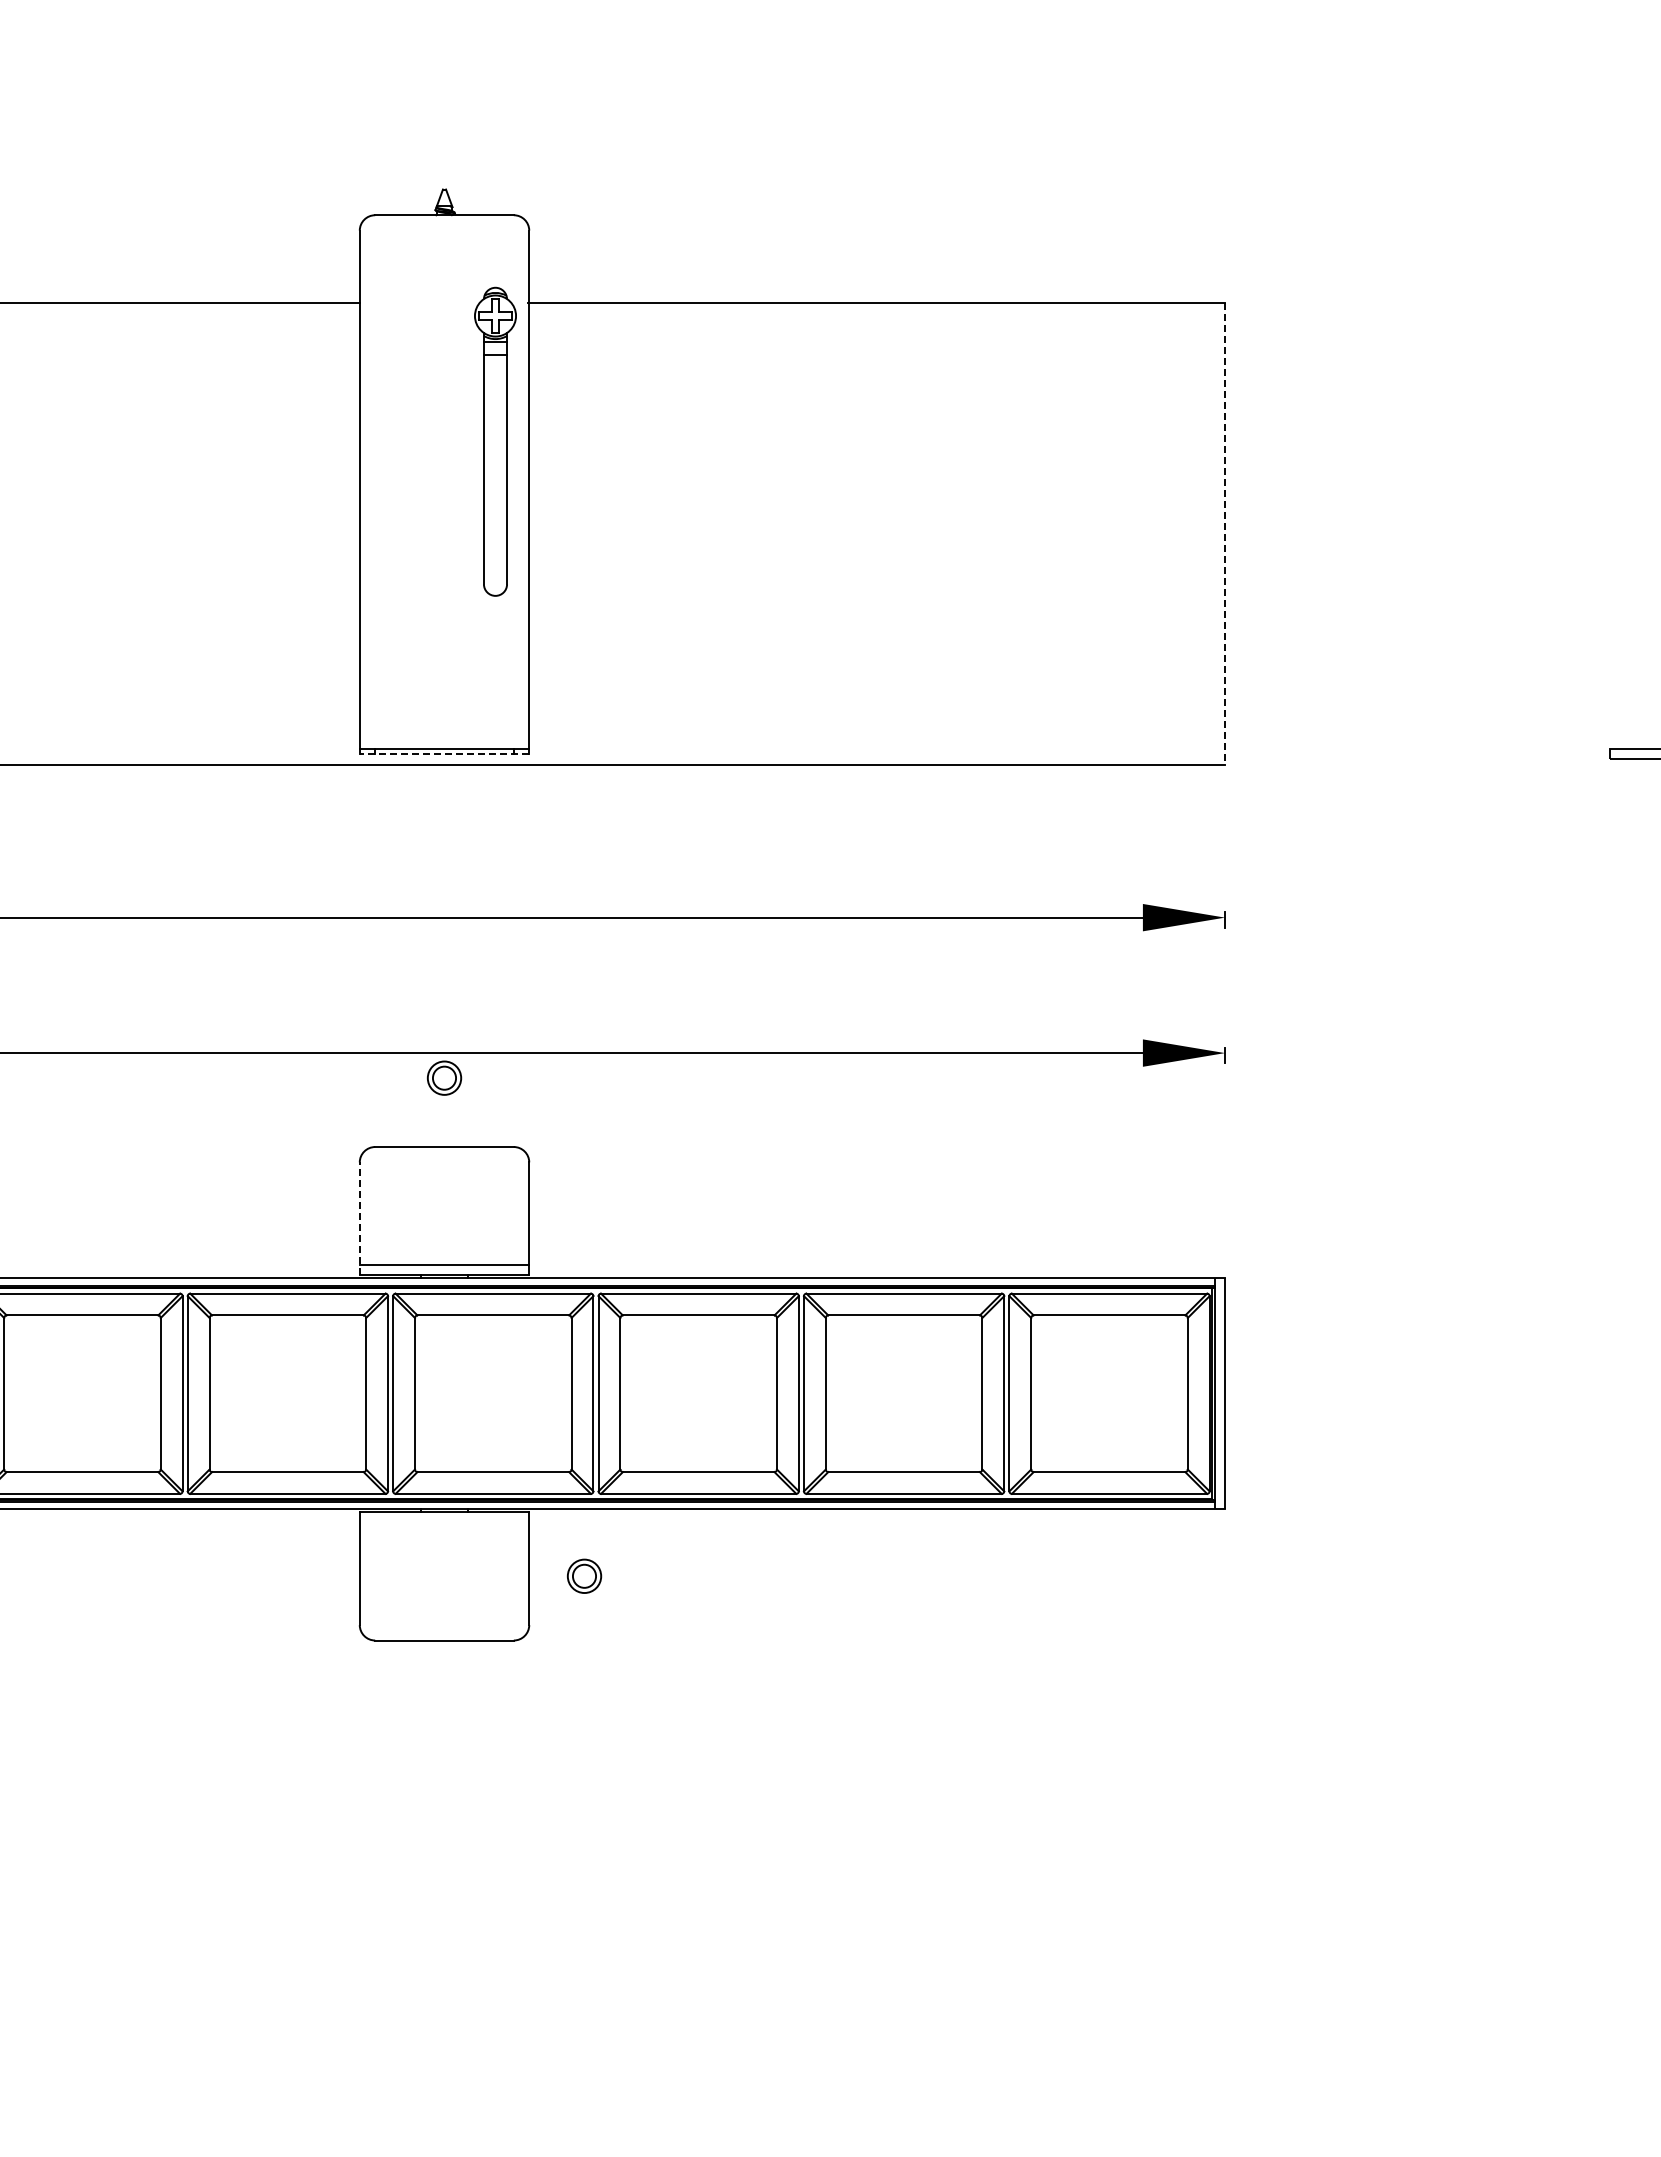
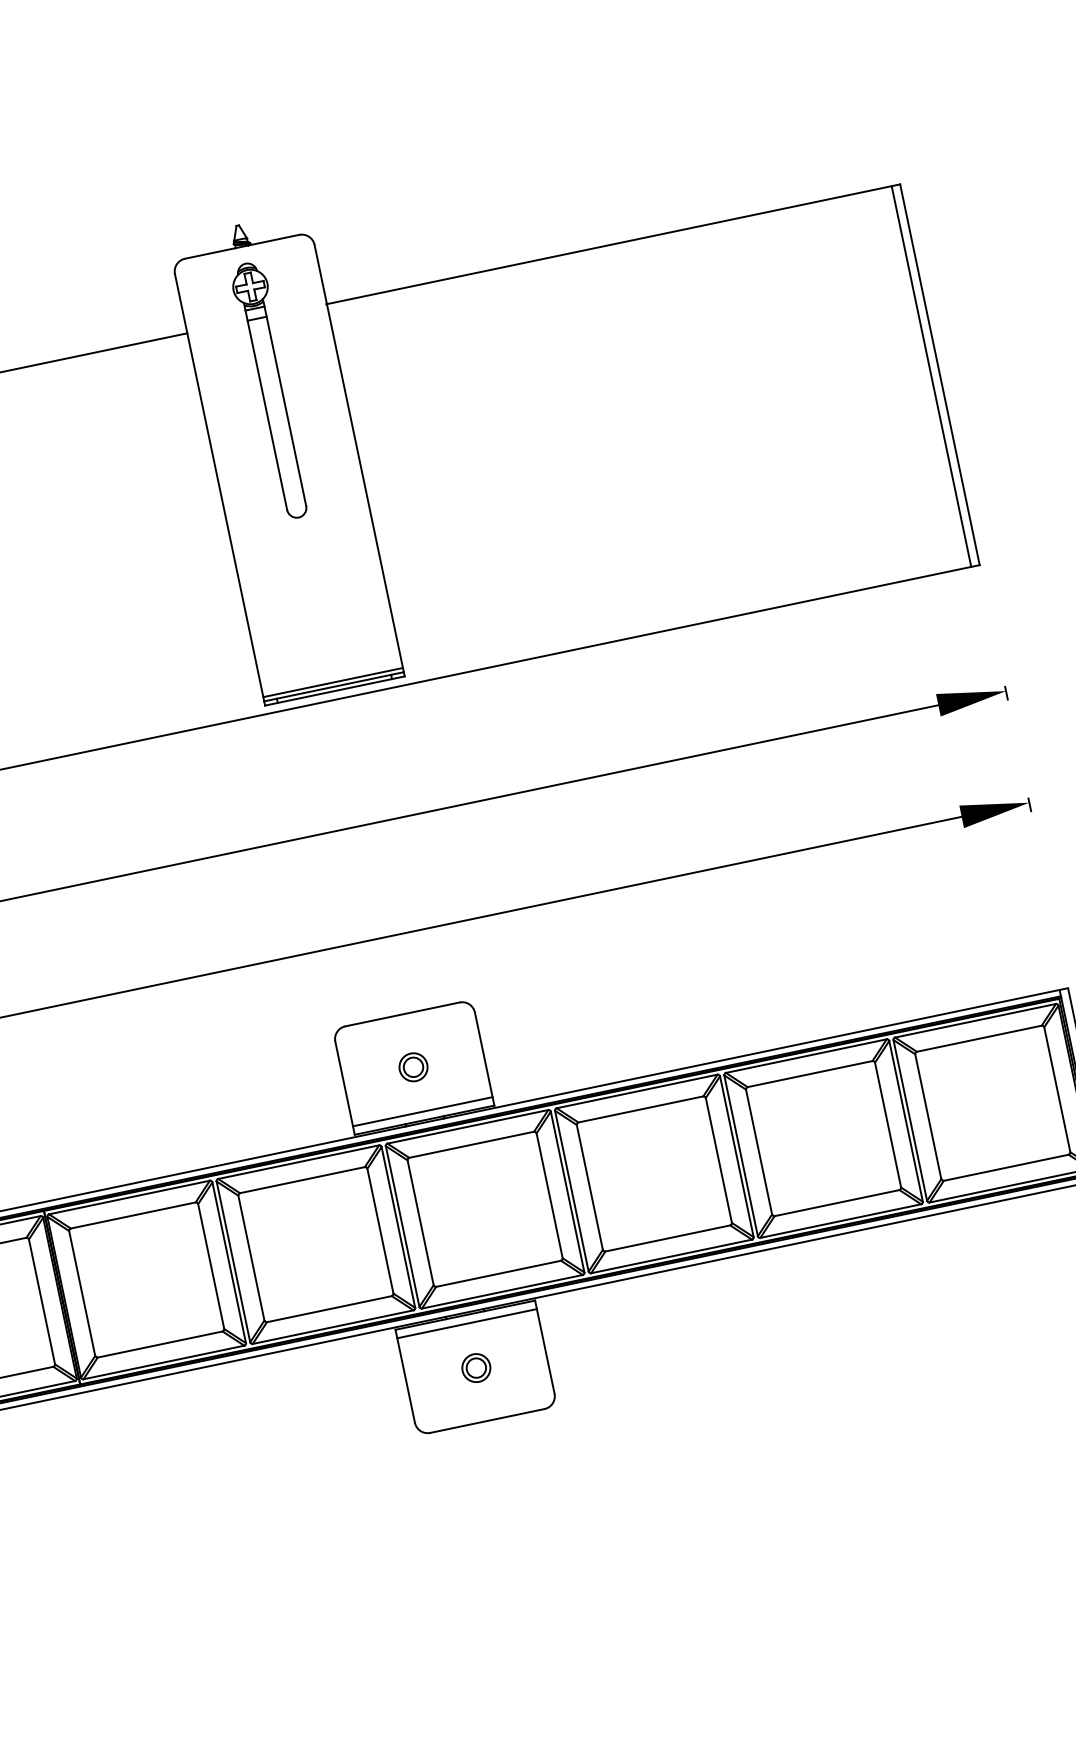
part: (495, 441) -> (272, 390), moved
line: (1214, 533) -> (931, 376), added
line: (1225, 534) -> (940, 375), dashed -> solid
line: (444, 744) -> (333, 682), added
line: (444, 754) -> (334, 691), dashed -> solid
part: (444, 1077) -> (413, 1066), moved
line: (359, 1218) -> (344, 1087), dashed -> solid
line: (444, 1522) -> (467, 1323), added
part: (584, 1575) -> (476, 1367), moved

